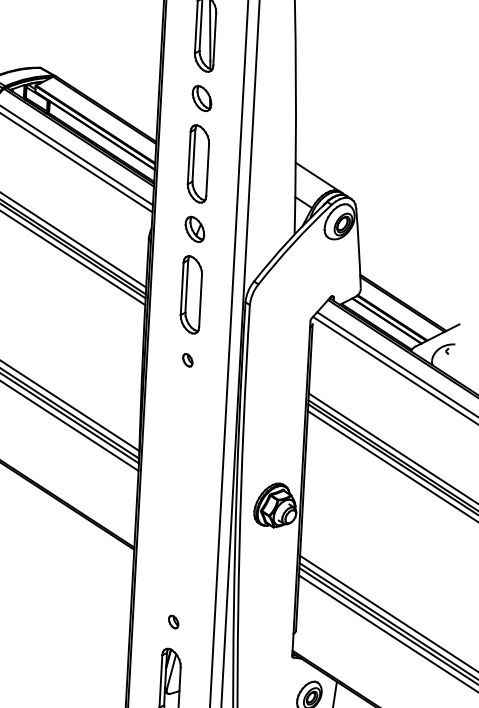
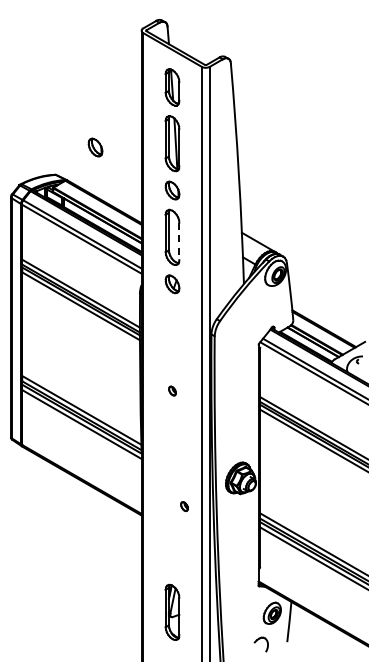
part: (97, 32) -> (95, 147), added
line: (207, 170) -> (179, 241), solid -> dashed
part: (191, 293) -> (172, 330), removed
part: (187, 359) -> (172, 390), moved
part: (173, 621) -> (184, 506), moved

